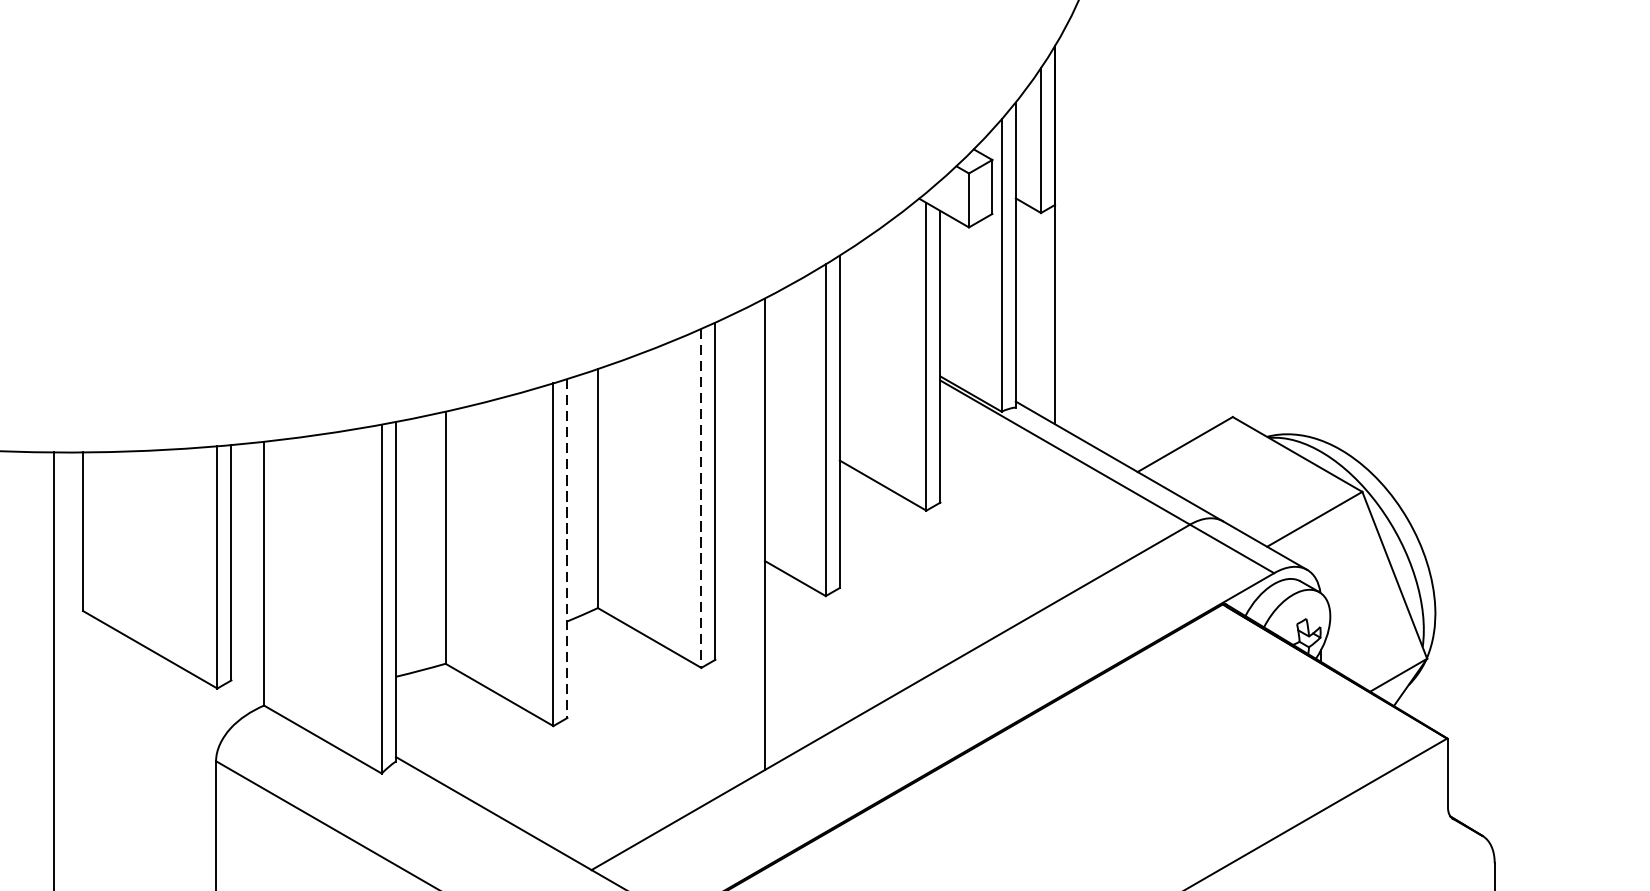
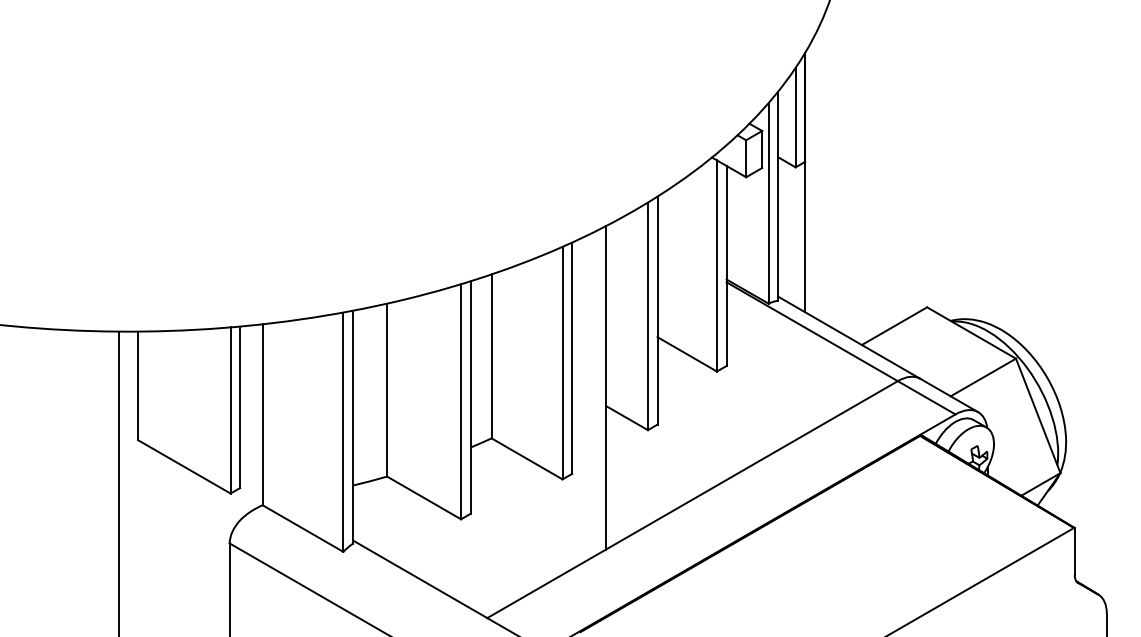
line: (701, 498) -> (562, 363), dashed -> solid
line: (567, 549) -> (470, 398), dashed -> solid

